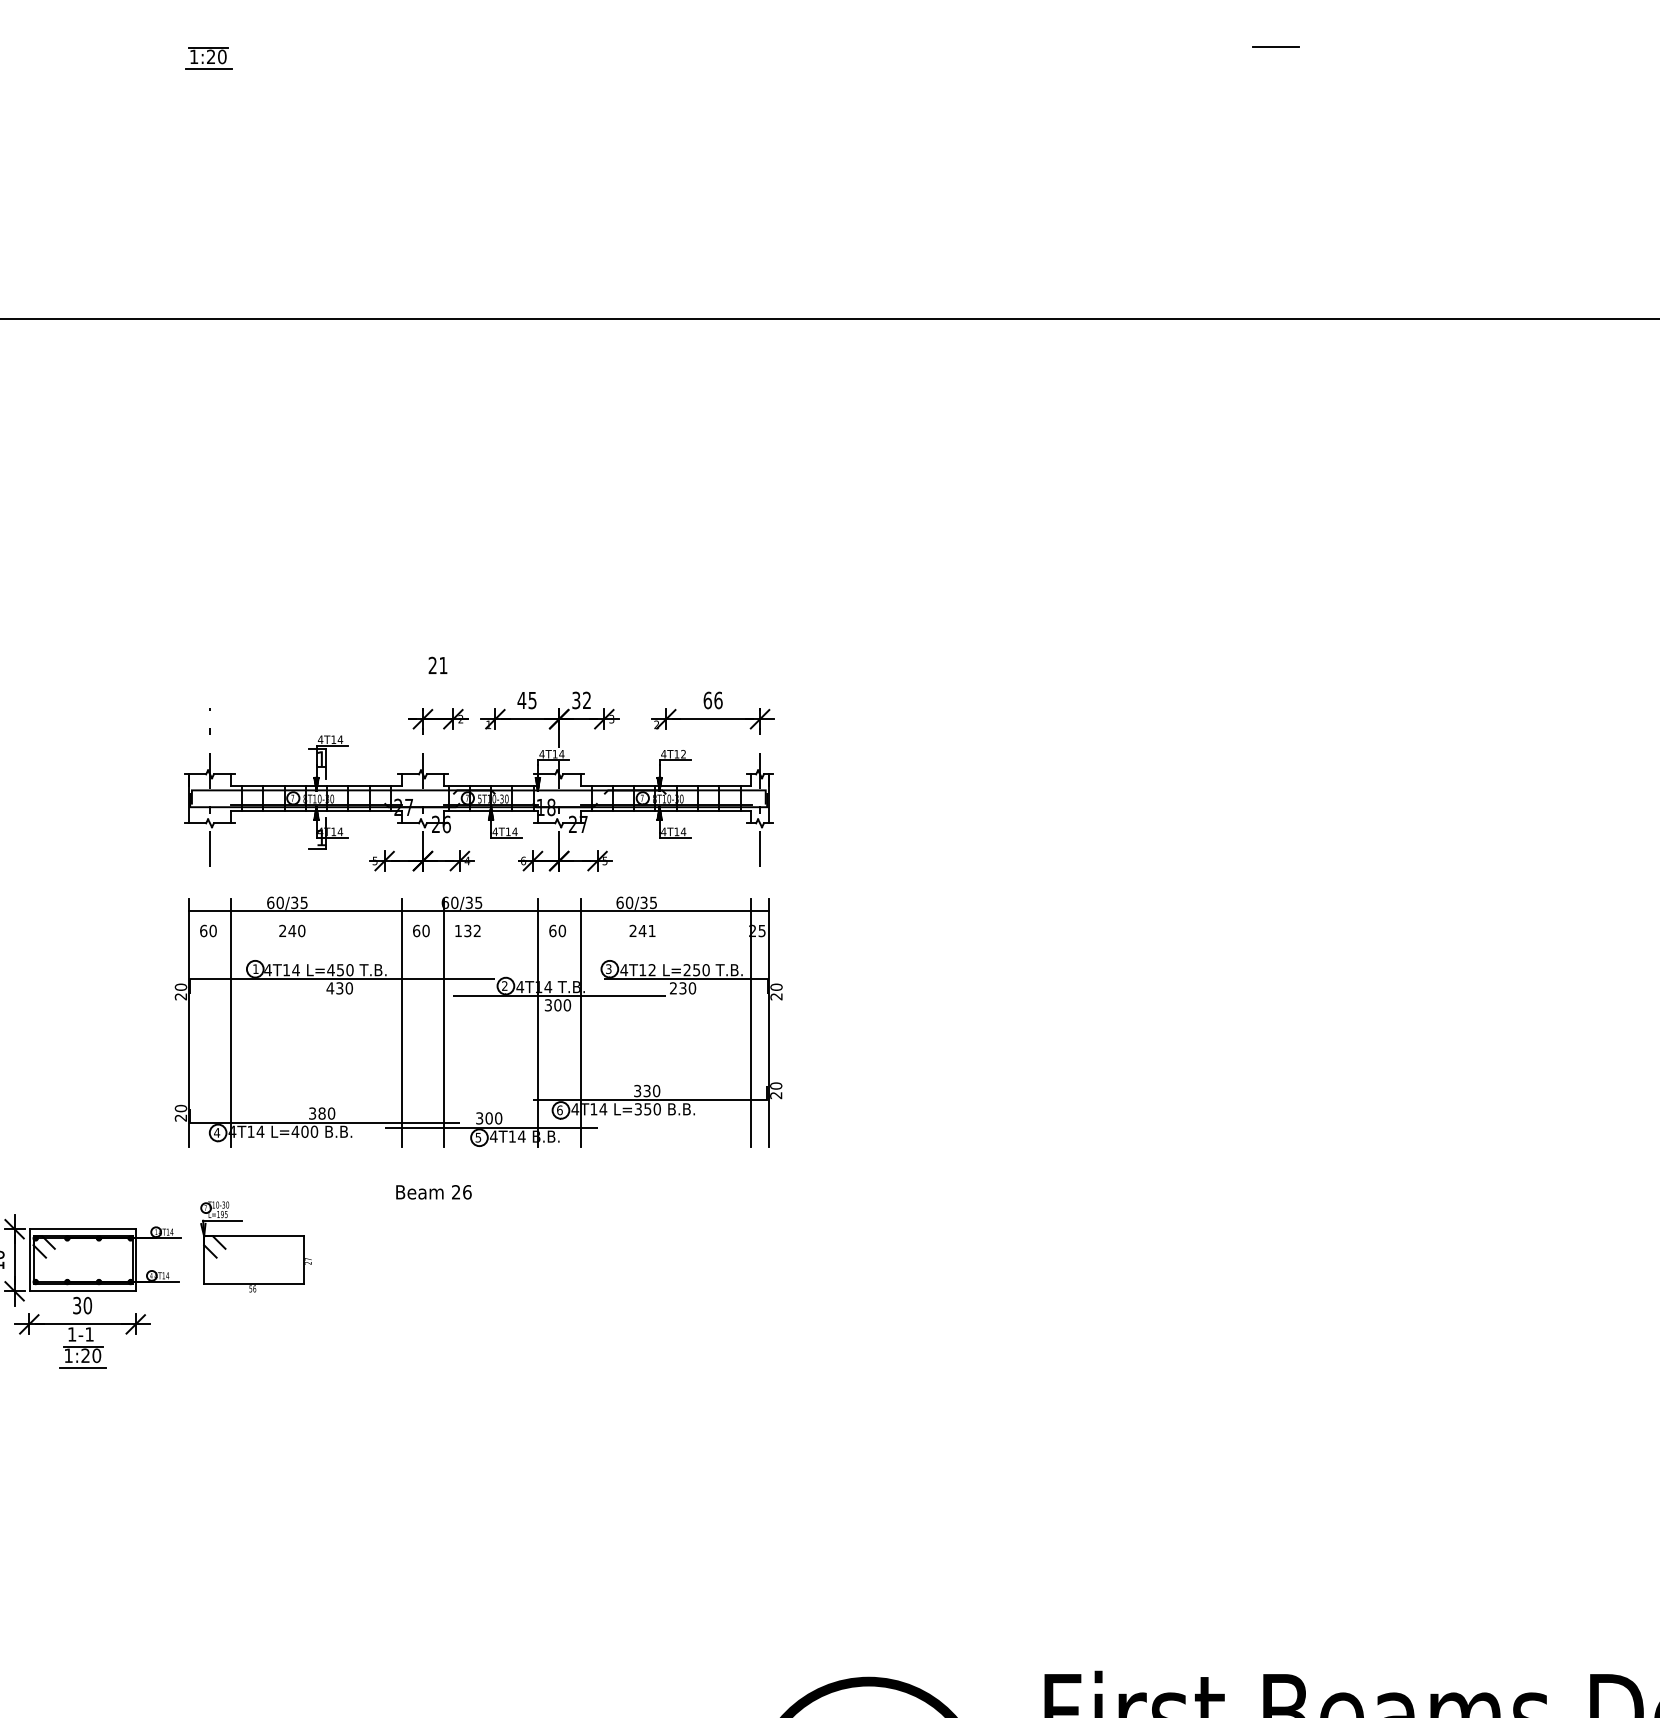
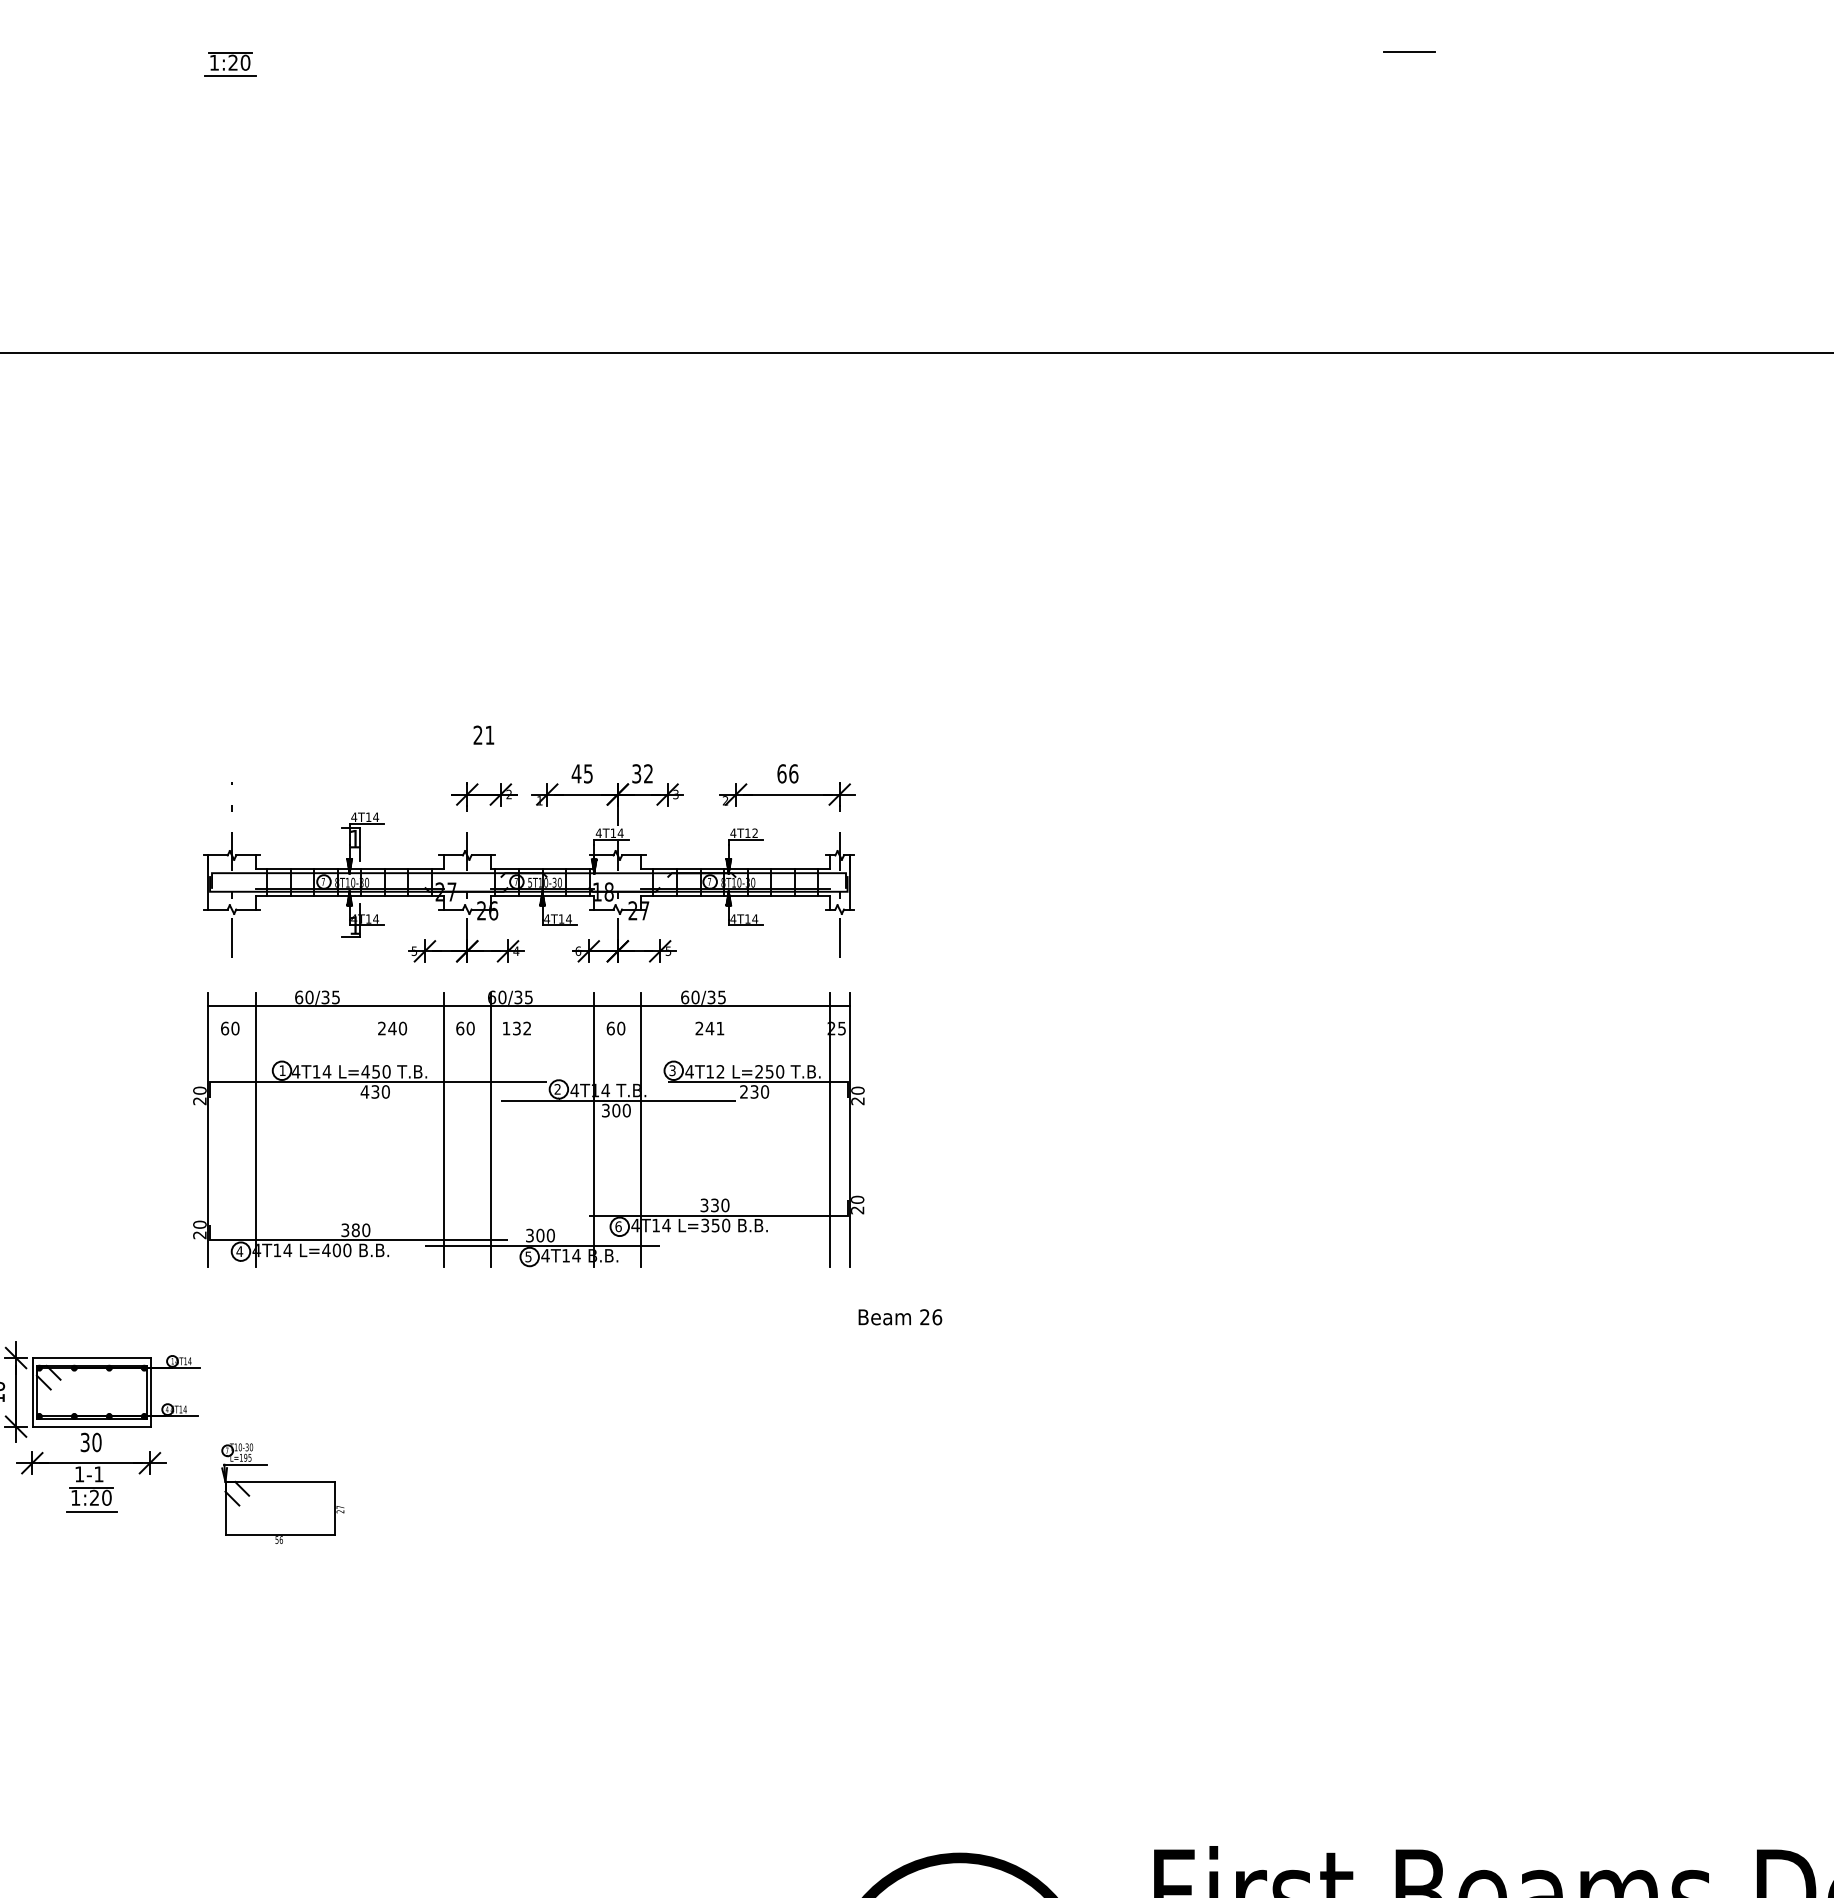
text: (292, 930) -> (392, 1028), moved
text: (433, 1192) -> (899, 1317), moved
part: (255, 1246) -> (282, 1493), moved

